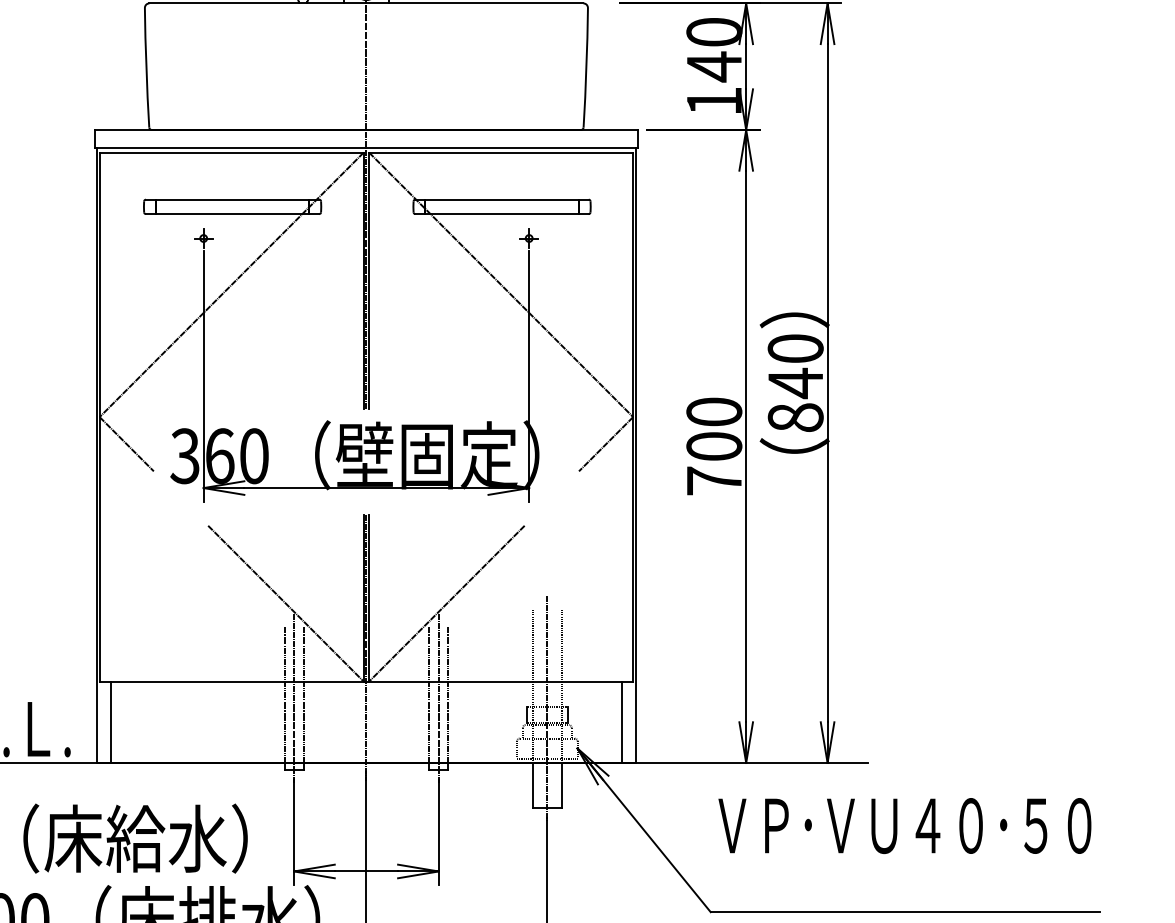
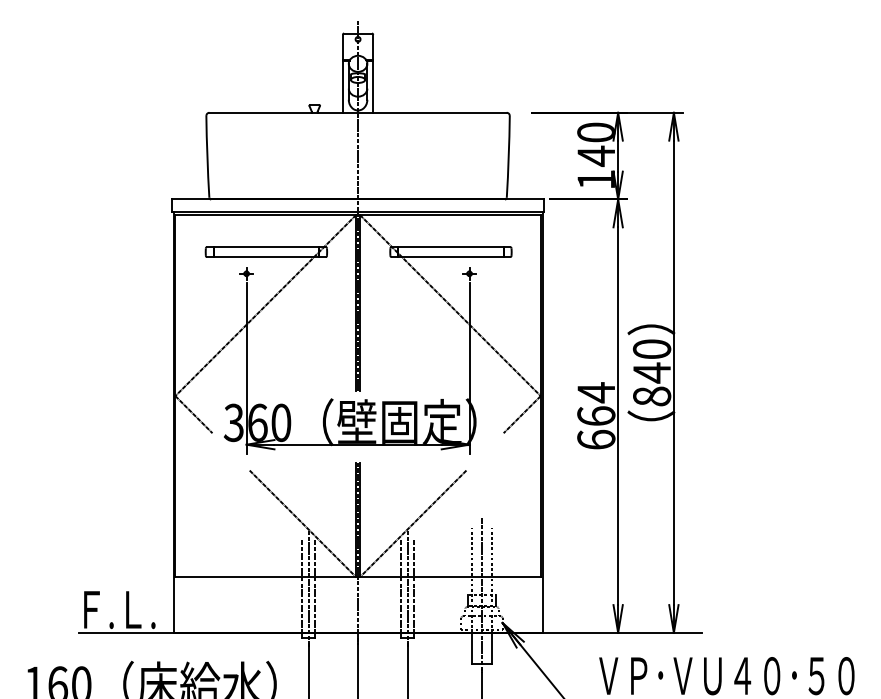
text: (714, 445) -> (596, 415), 700 -> 664
line: (110, 721) -> (182, 604), removed
line: (622, 721) -> (533, 604), removed

